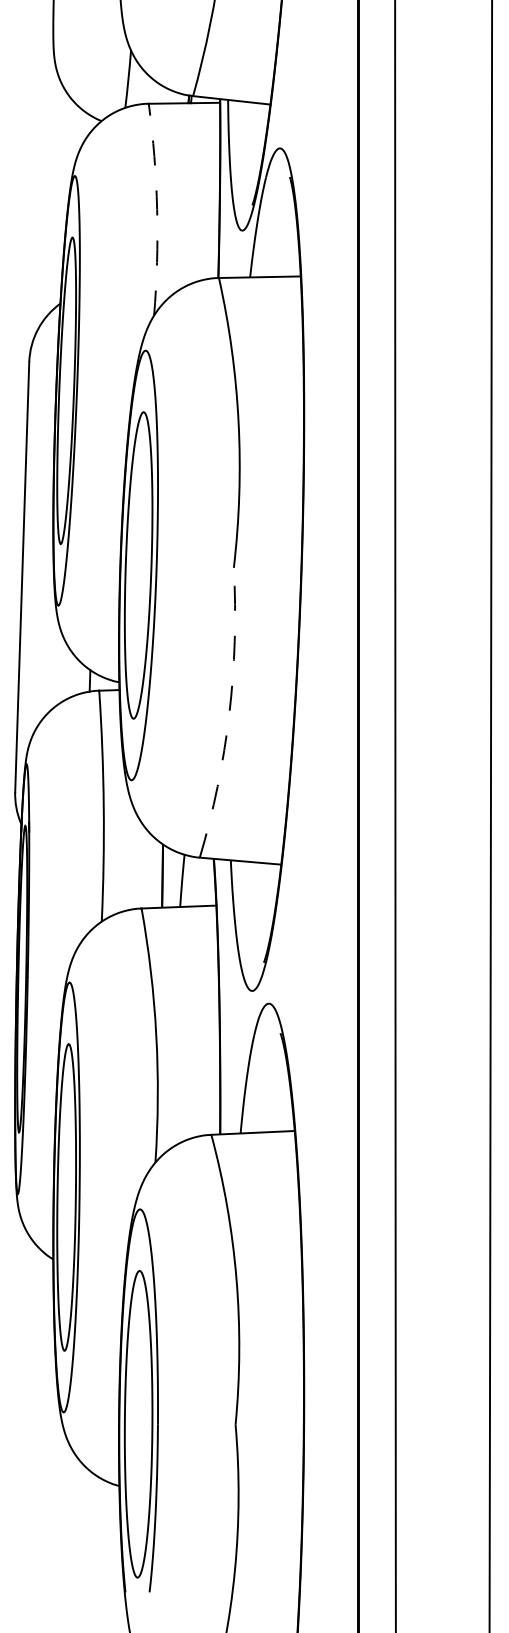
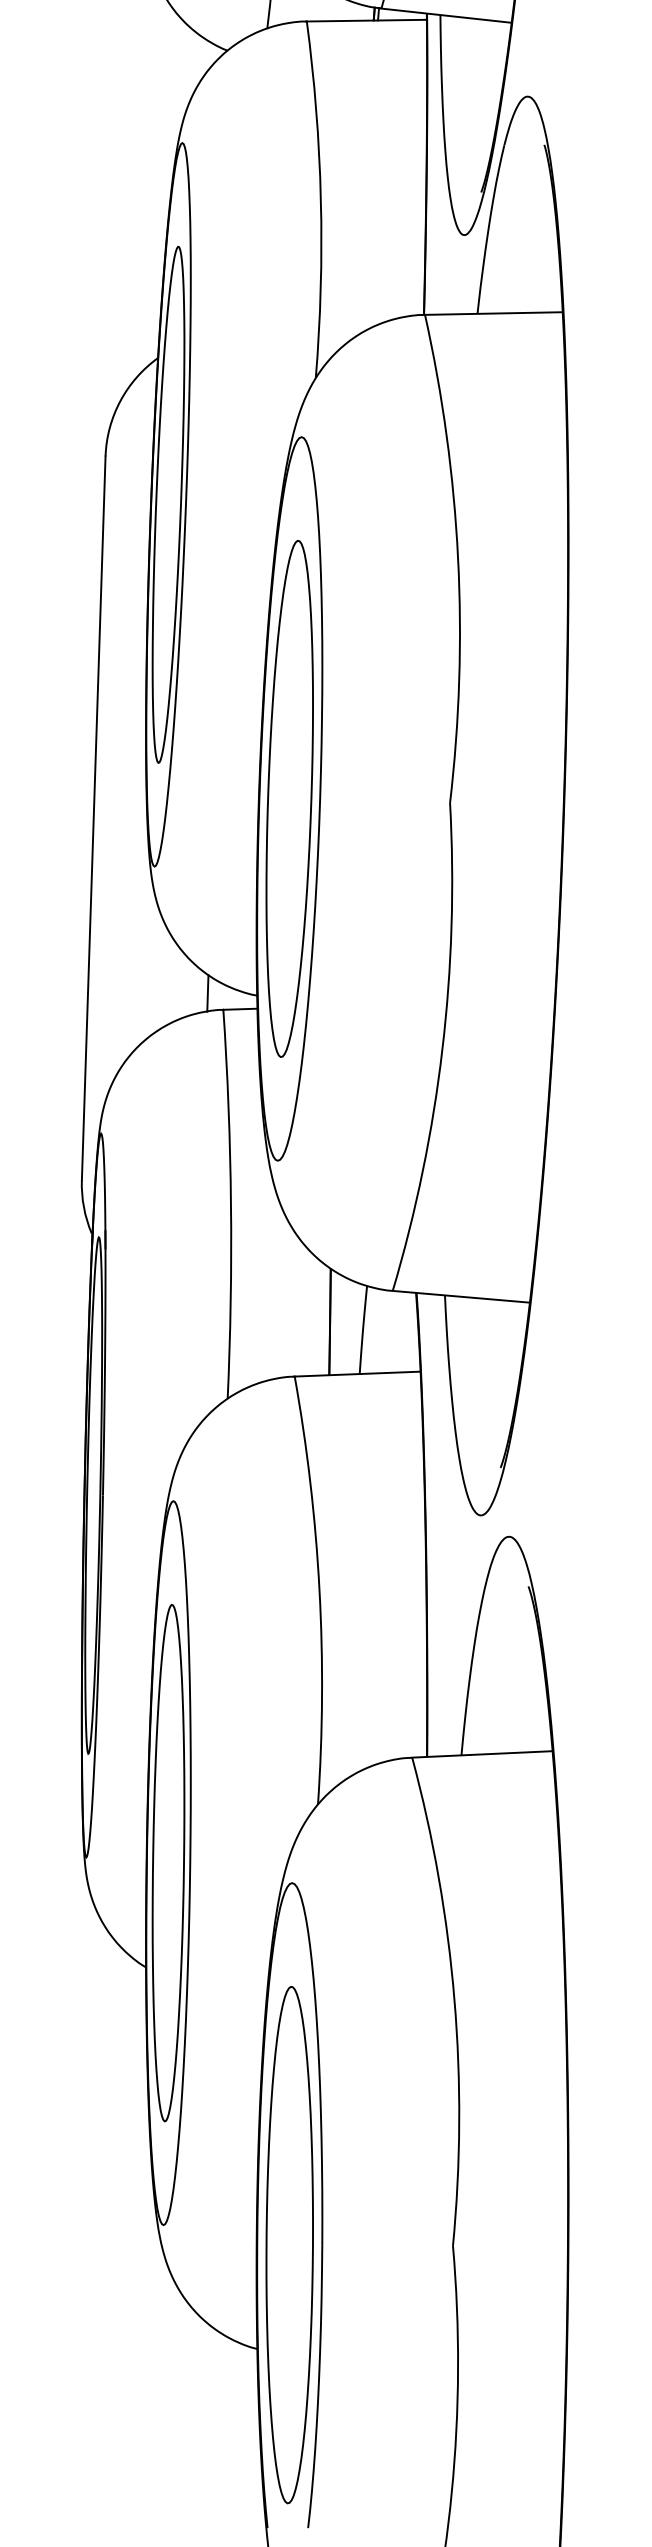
arc: (157, 209) -> (321, 199), dashed -> solid
arc: (229, 714) -> (442, 1049), dashed -> solid

